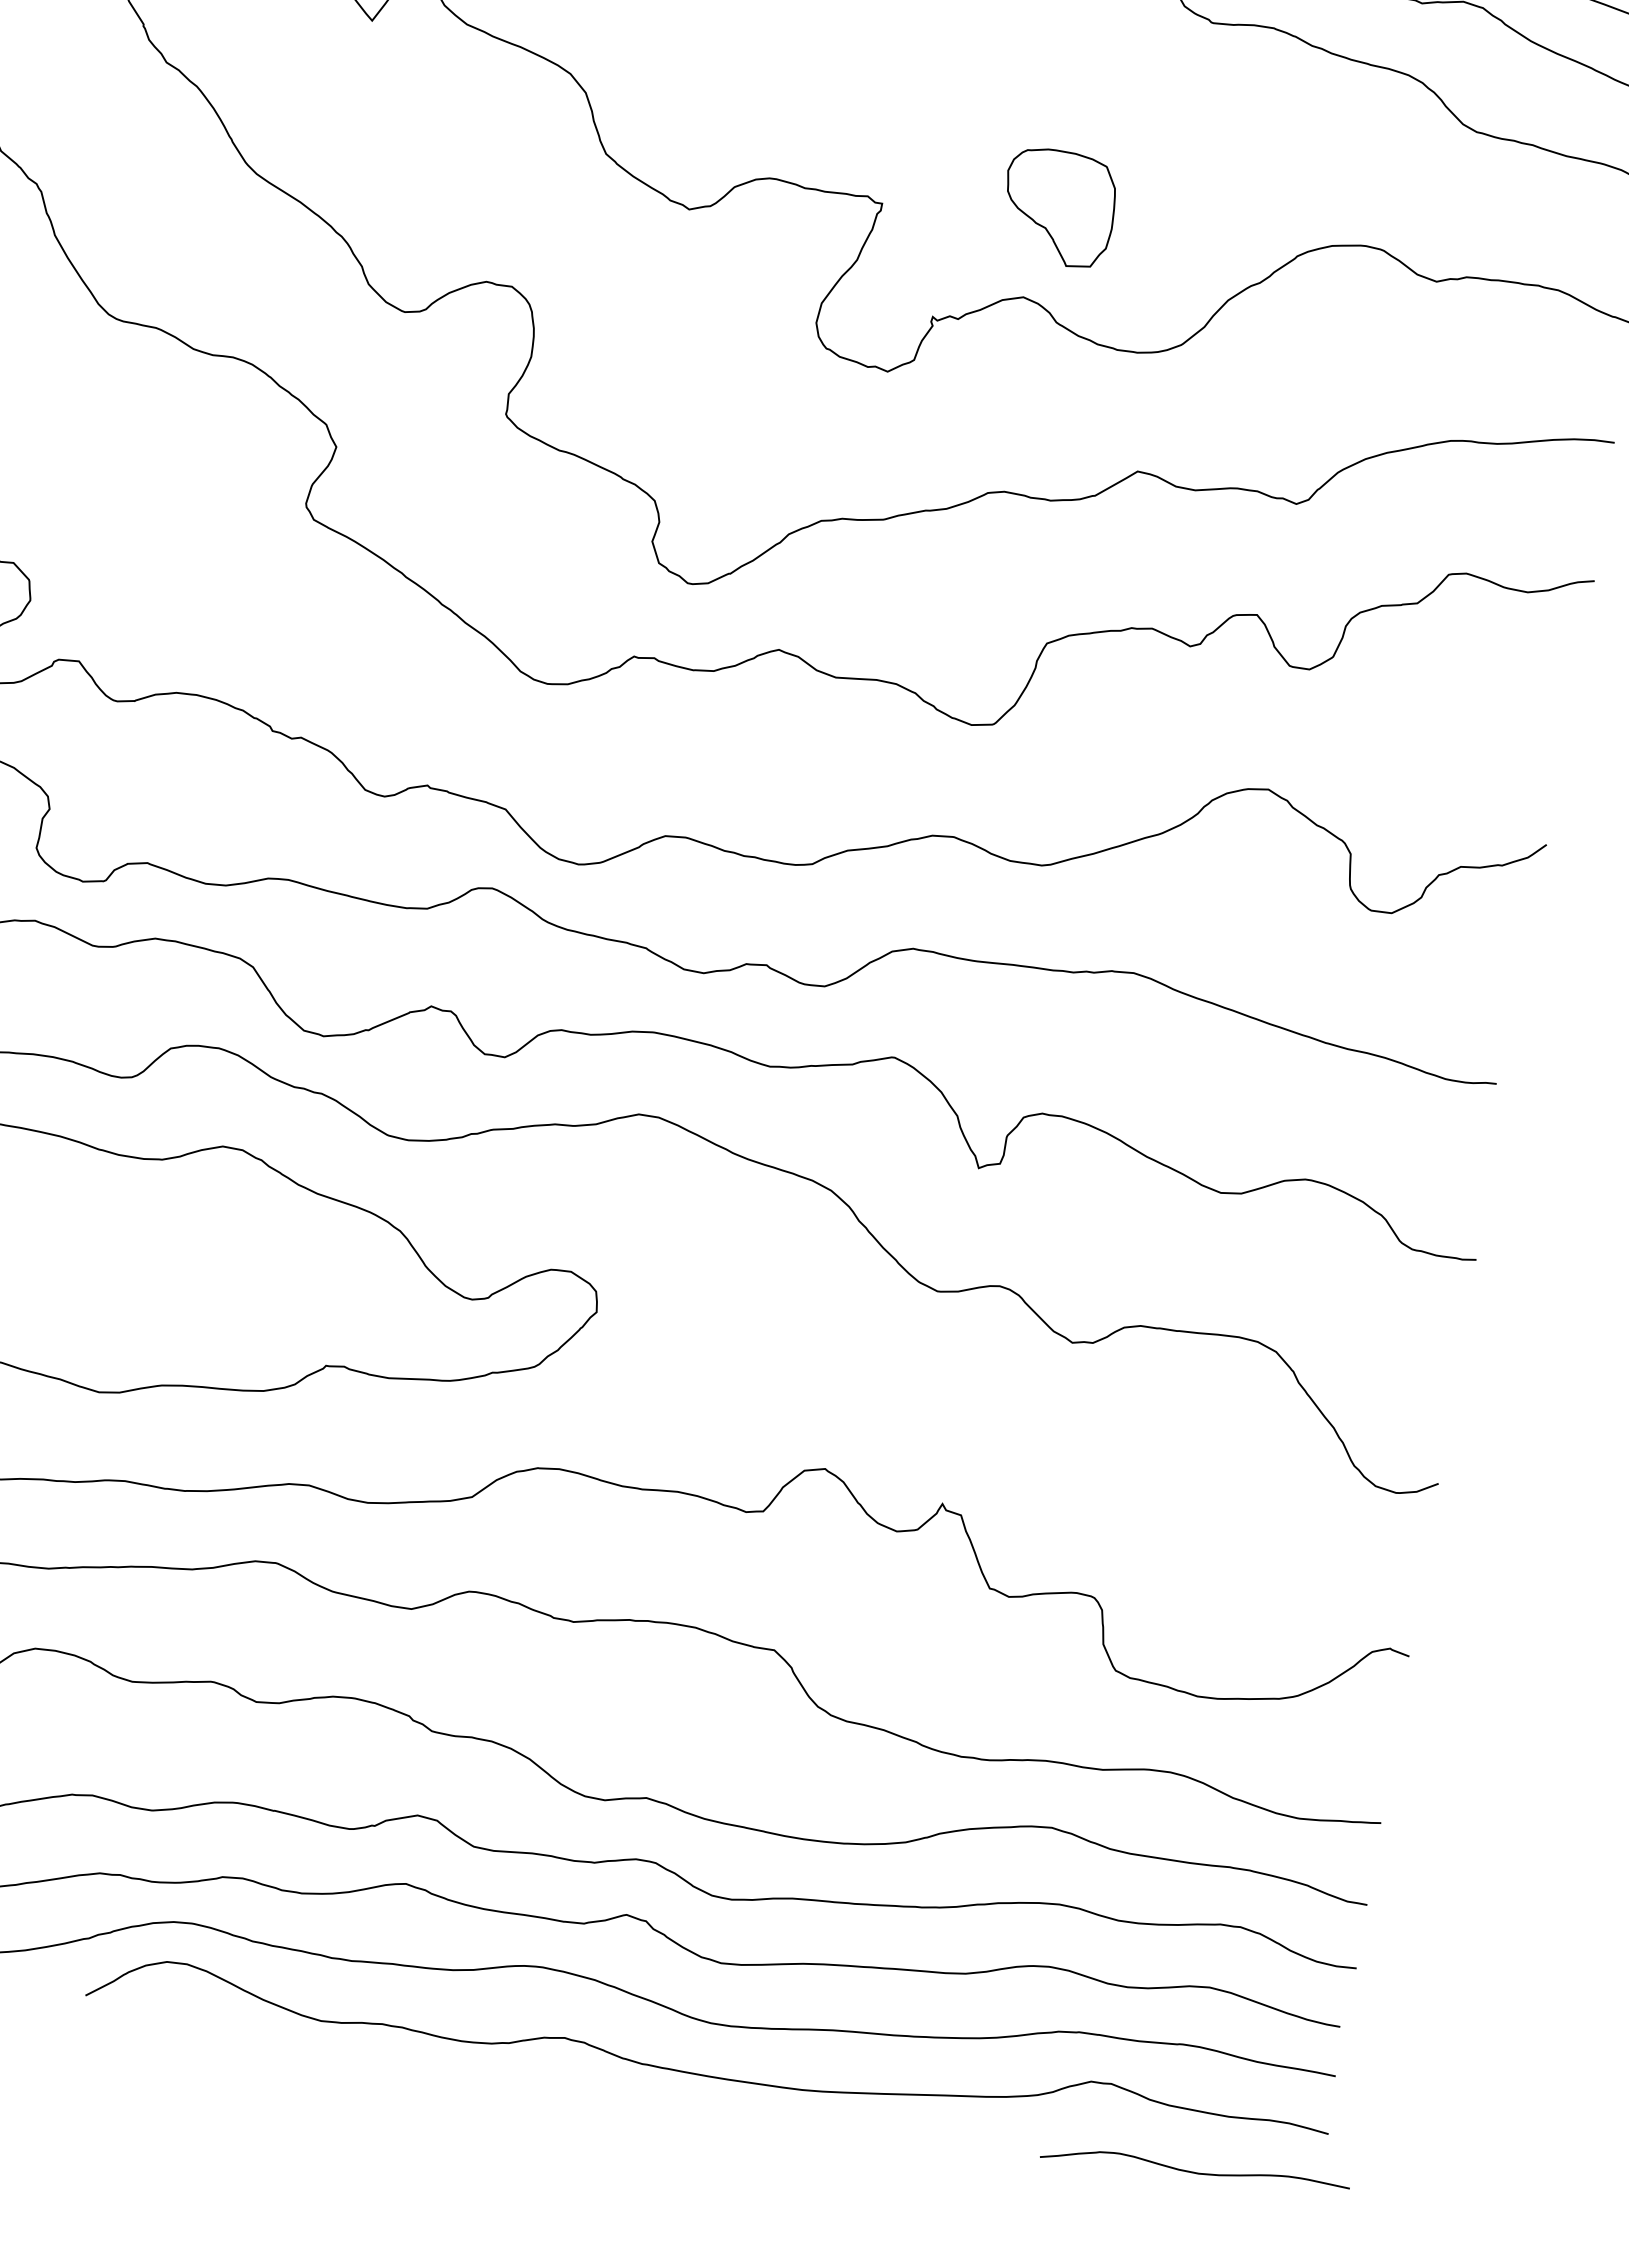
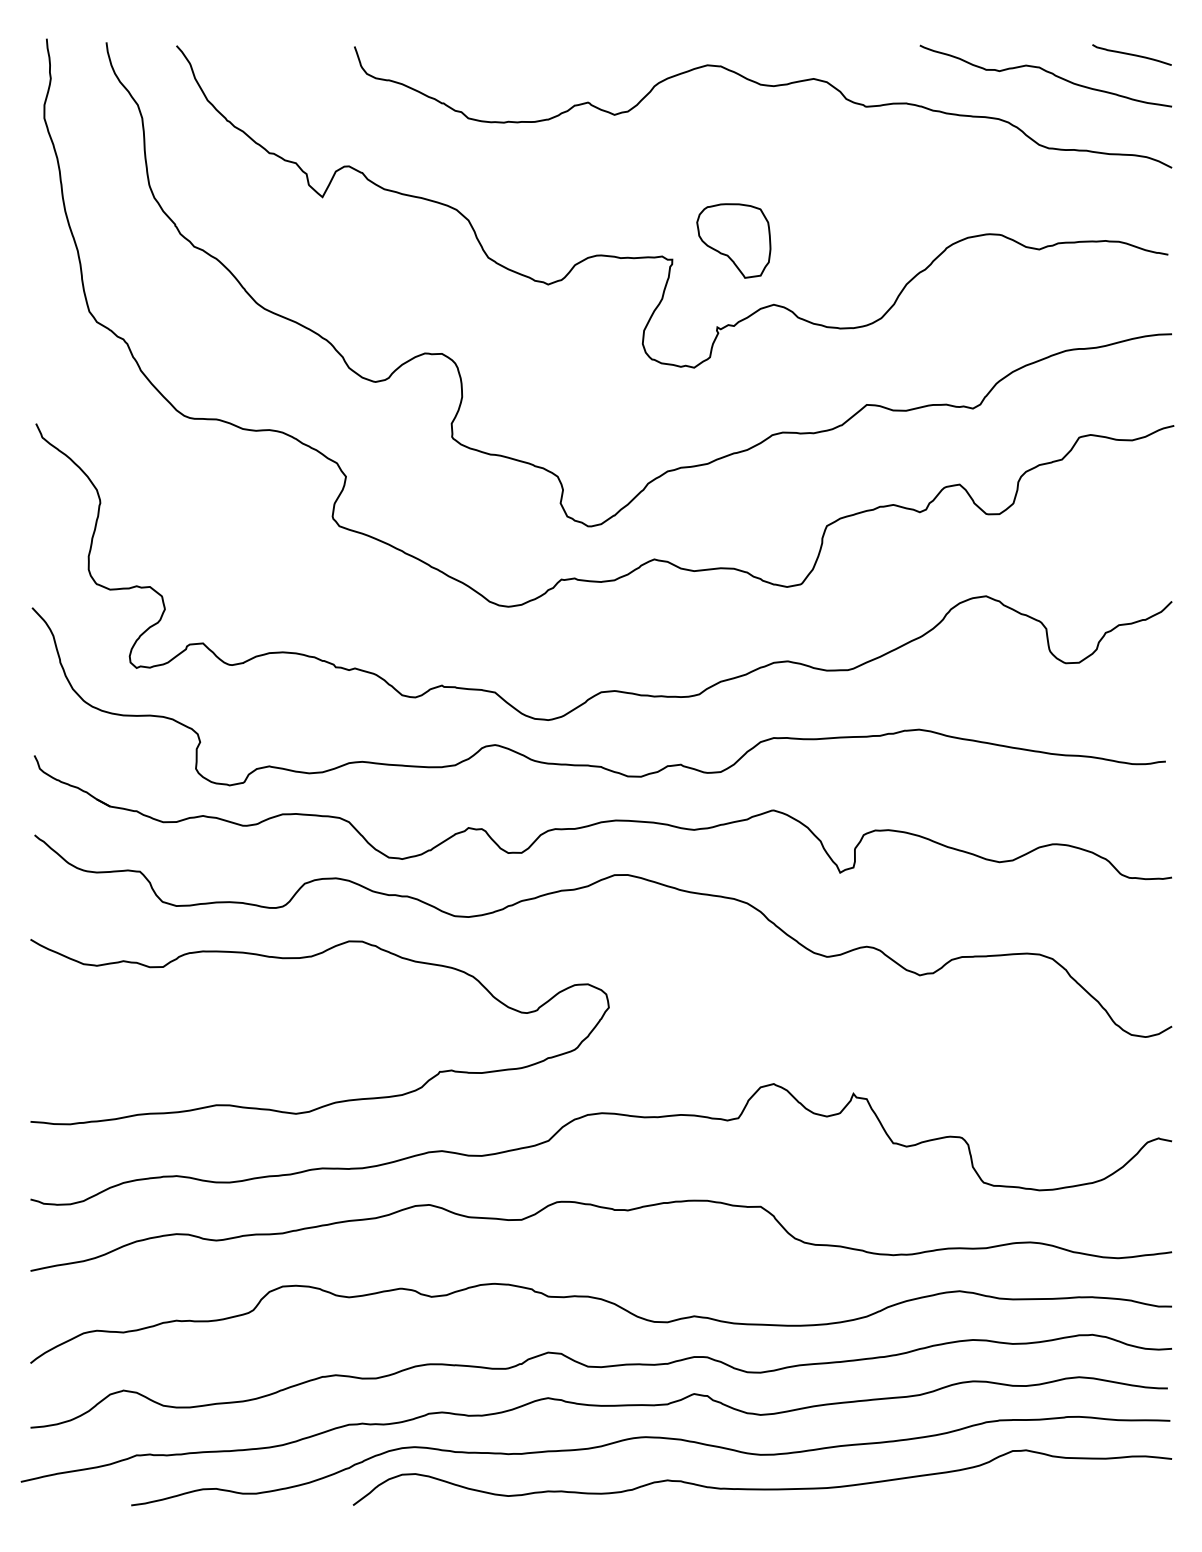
part: (1058, 206) -> (733, 240), moved
curve: (1194, 2171) -> (1089, 1497), removed

